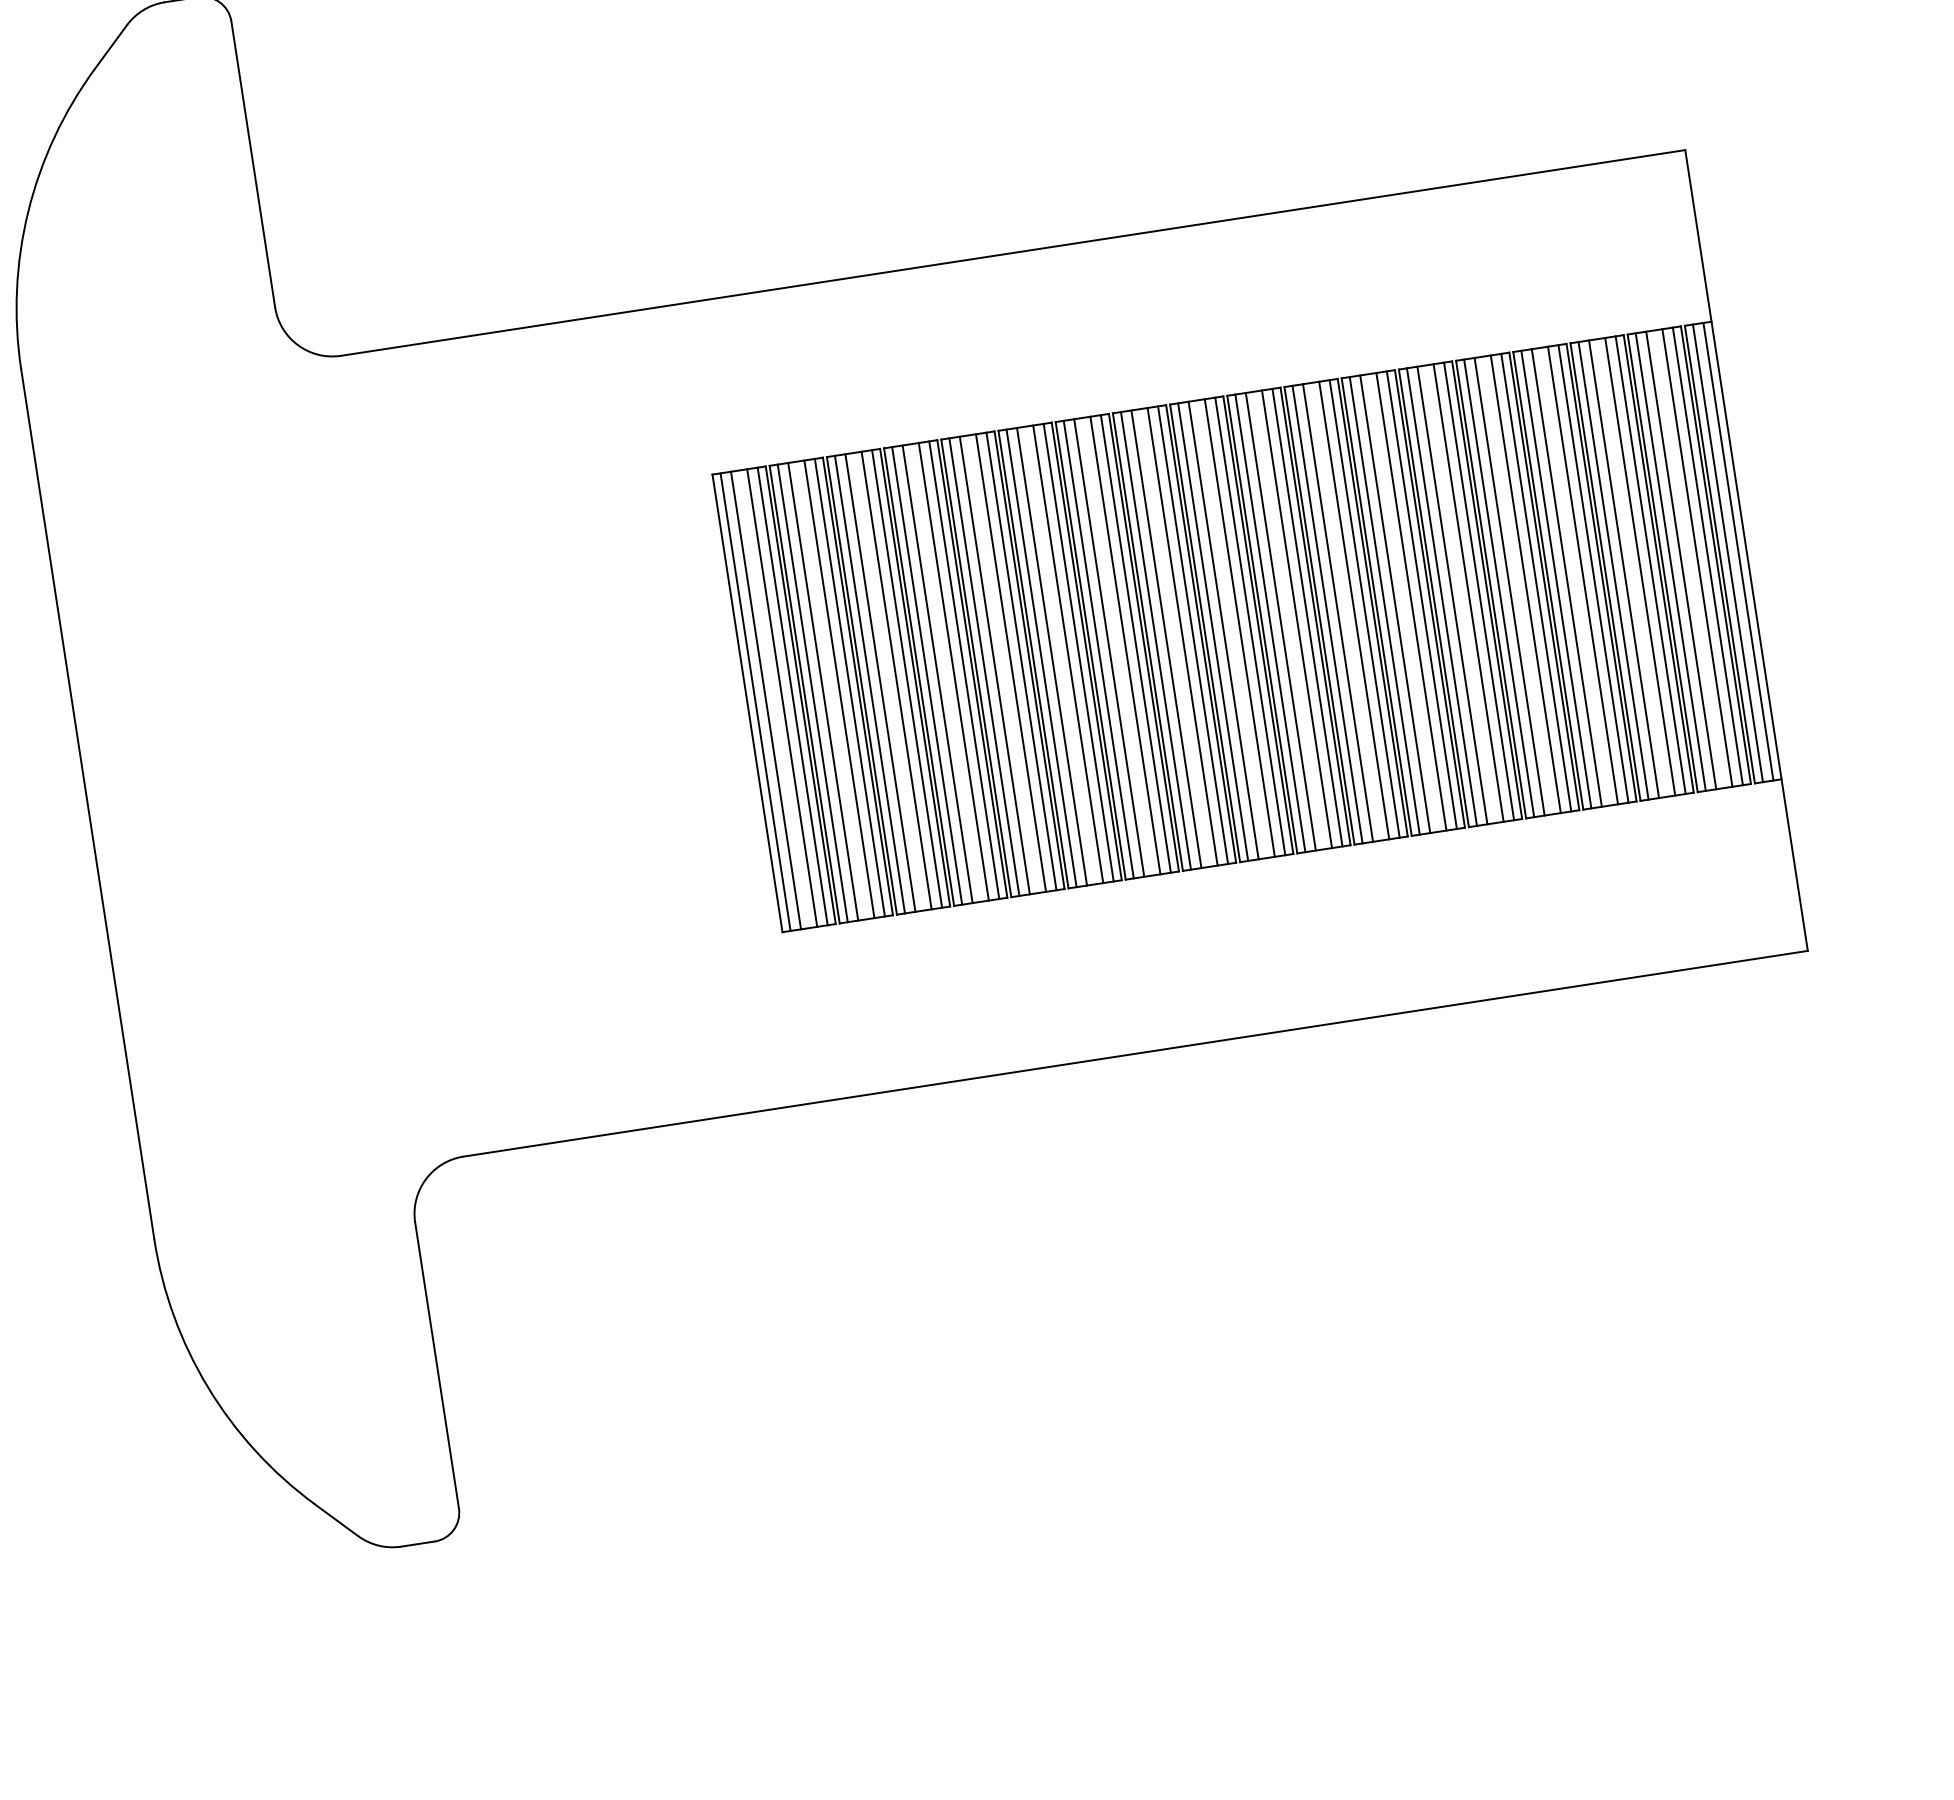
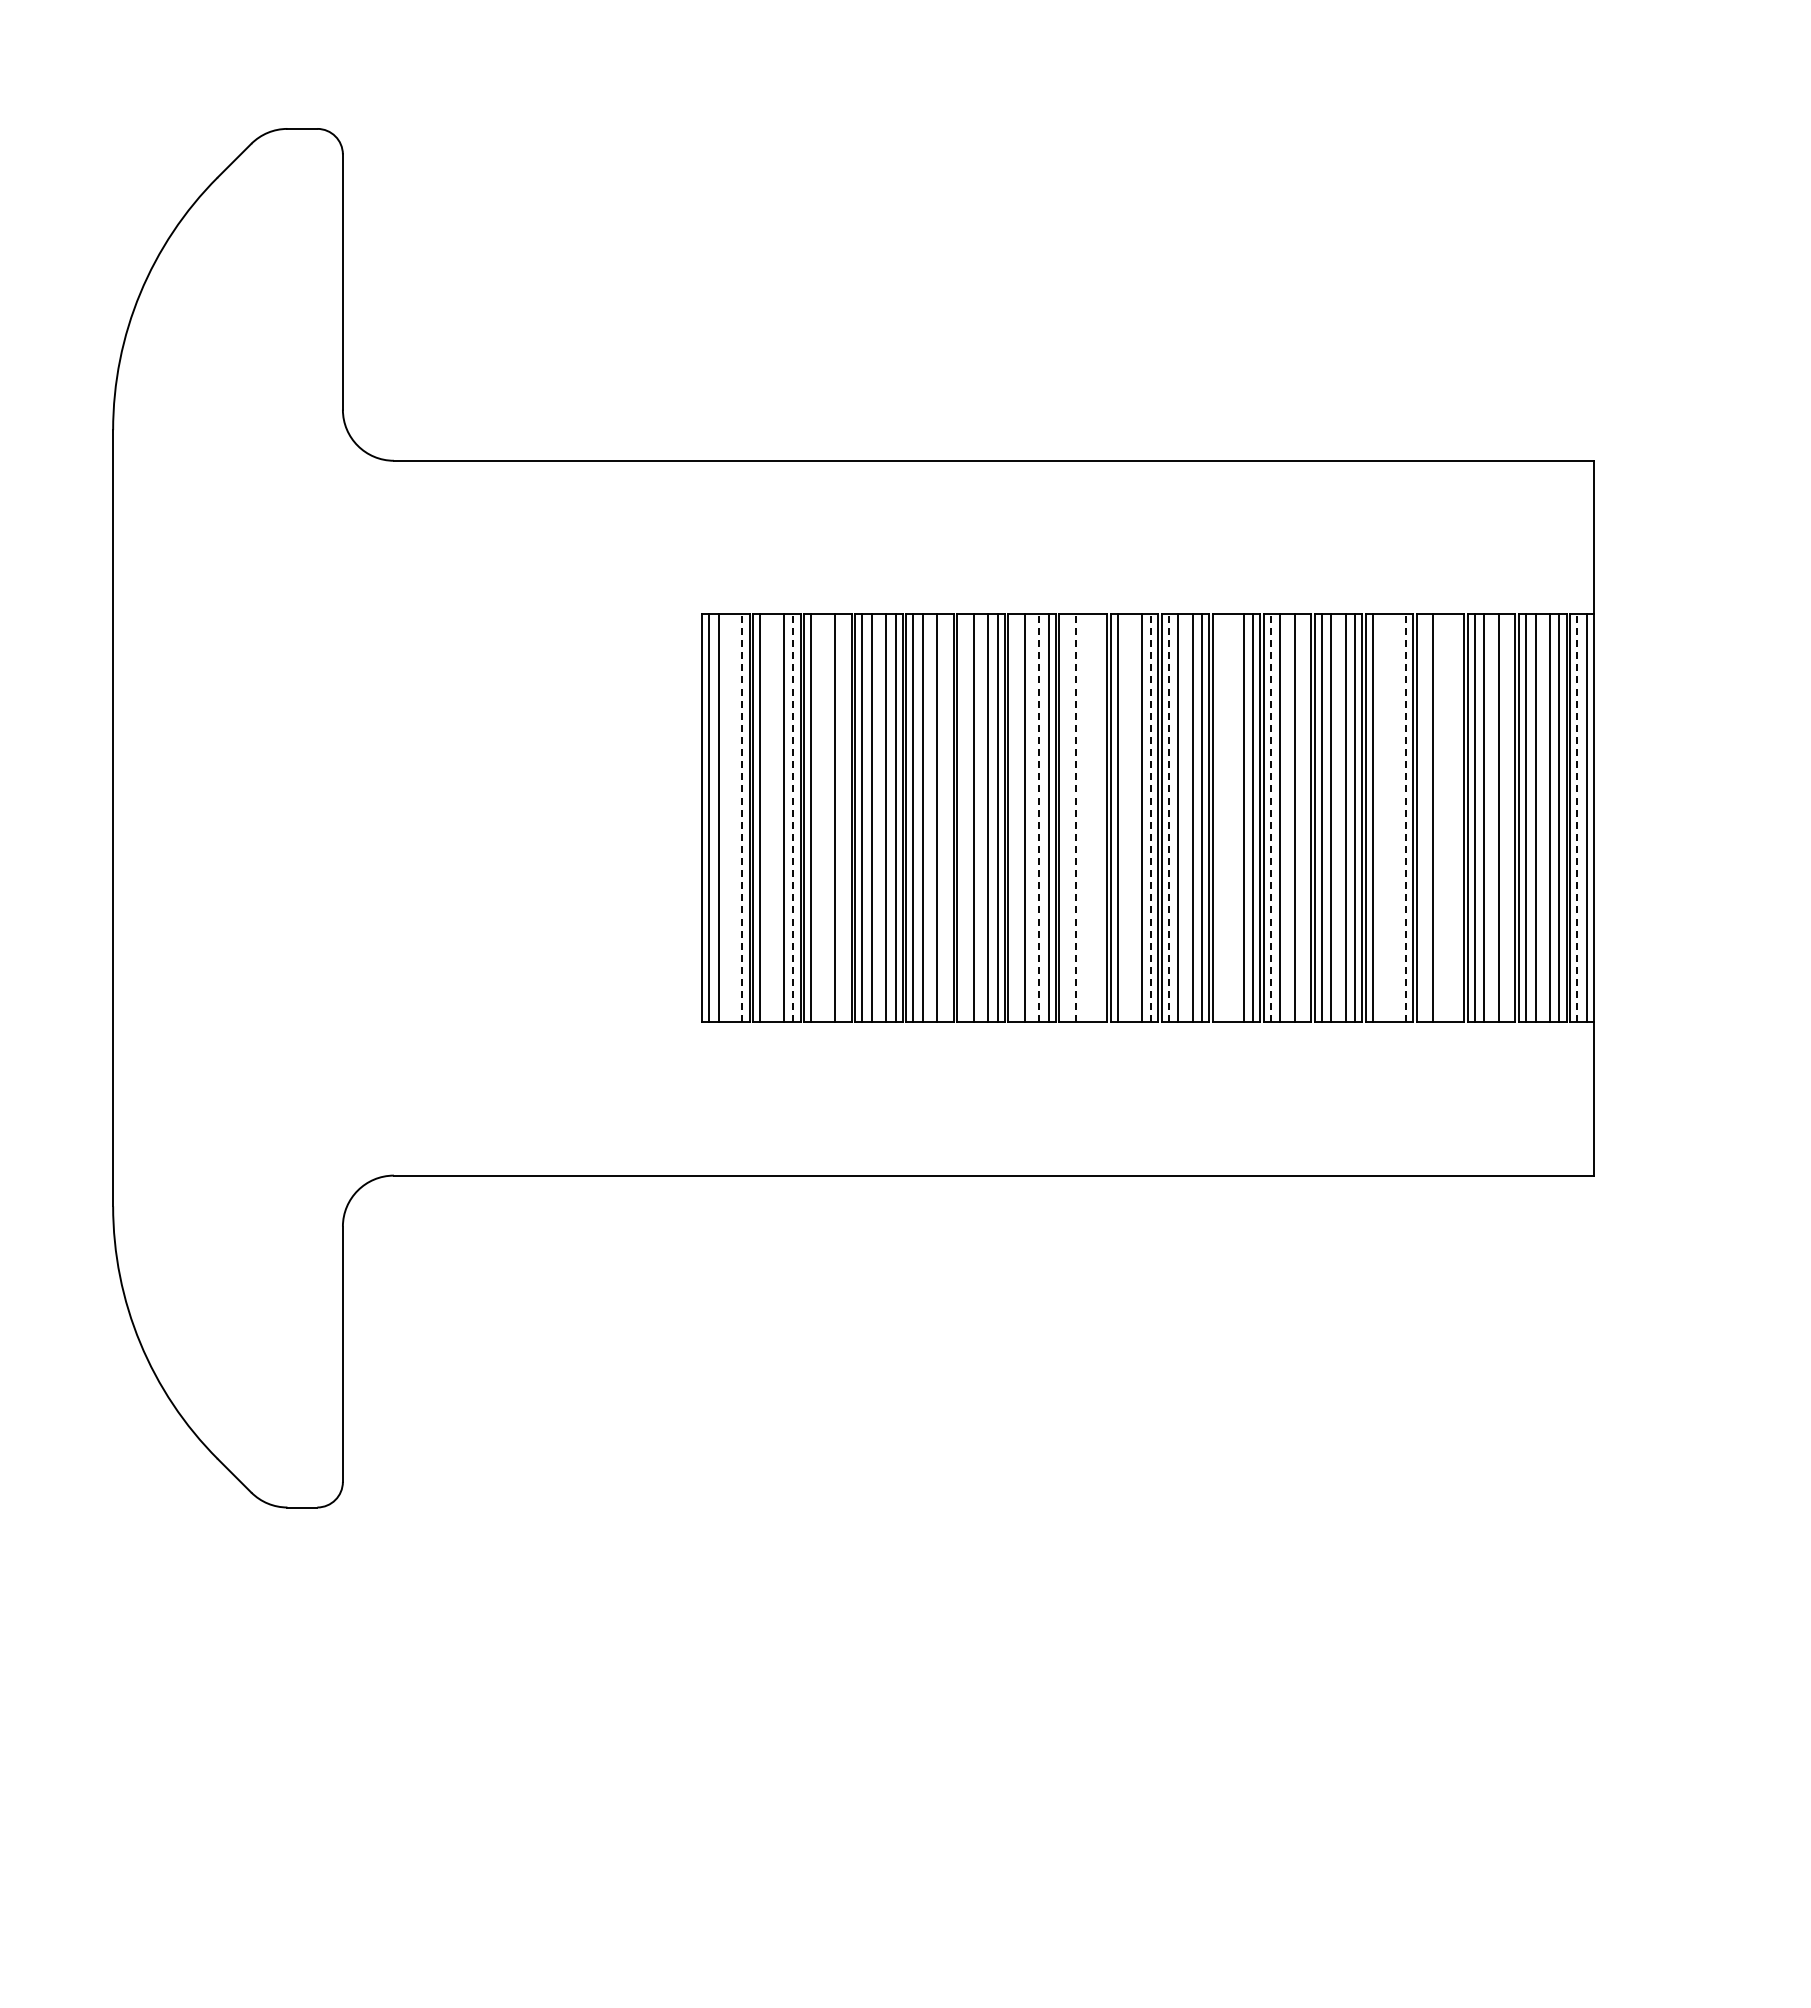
line: (1728, 552) -> (1577, 817), solid -> dashed
line: (1650, 564) -> (1508, 817), removed
line: (1593, 573) -> (1457, 817), removed
line: (1582, 574) -> (1447, 817), removed
line: (1556, 578) -> (1424, 817), removed
line: (1536, 581) -> (1406, 817), solid -> dashed
line: (1525, 583) -> (1396, 817), removed
line: (1509, 585) -> (1382, 817), removed
line: (1422, 599) -> (1304, 817), removed
line: (1384, 605) -> (1270, 817), solid -> dashed
line: (1338, 612) -> (1229, 817), removed
line: (1327, 613) -> (1219, 817), removed
line: (1269, 622) -> (1168, 817), solid -> dashed
line: (1249, 625) -> (1150, 817), solid -> dashed
line: (1223, 629) -> (1127, 817), removed
line: (1192, 634) -> (1099, 817), removed
line: (1182, 636) -> (1090, 817), removed
line: (1166, 638) -> (1076, 817), solid -> dashed
line: (1155, 640) -> (1066, 817), removed
line: (1125, 644) -> (1039, 817), solid -> dashed
line: (1098, 648) -> (1015, 817), removed
line: (1041, 657) -> (964, 817), removed
line: (1021, 660) -> (946, 817), removed
line: (906, 678) -> (844, 817), removed
line: (880, 682) -> (820, 817), removed
line: (849, 686) -> (793, 817), solid -> dashed
line: (822, 691) -> (769, 817), removed
line: (792, 695) -> (742, 817), solid -> dashed
line: (782, 697) -> (733, 817), removed

